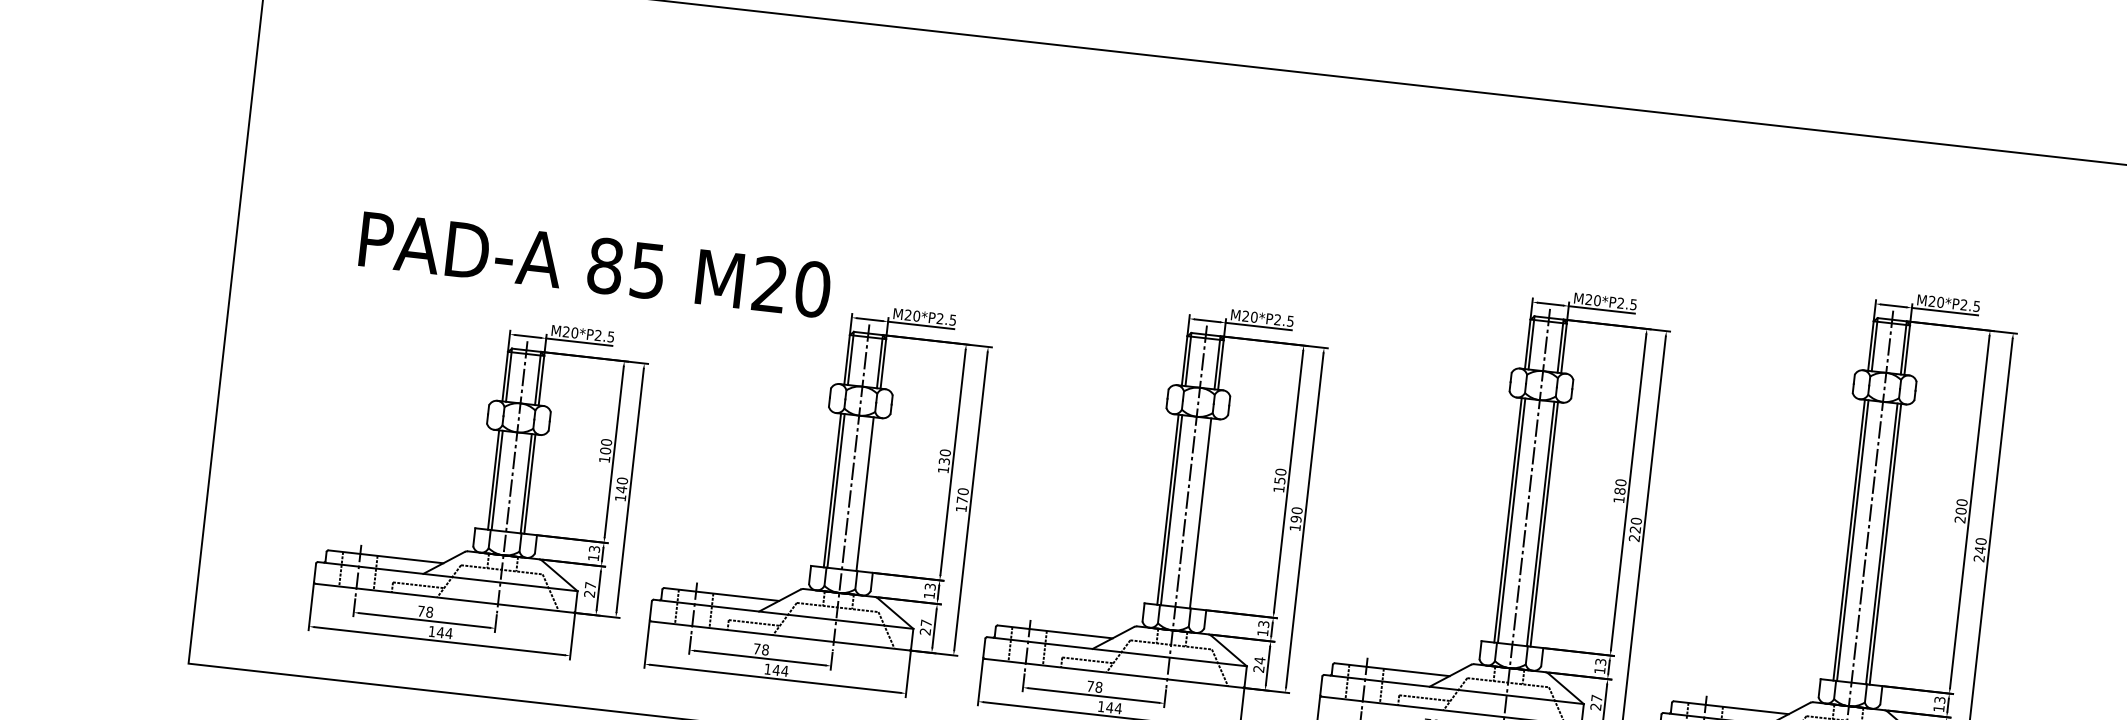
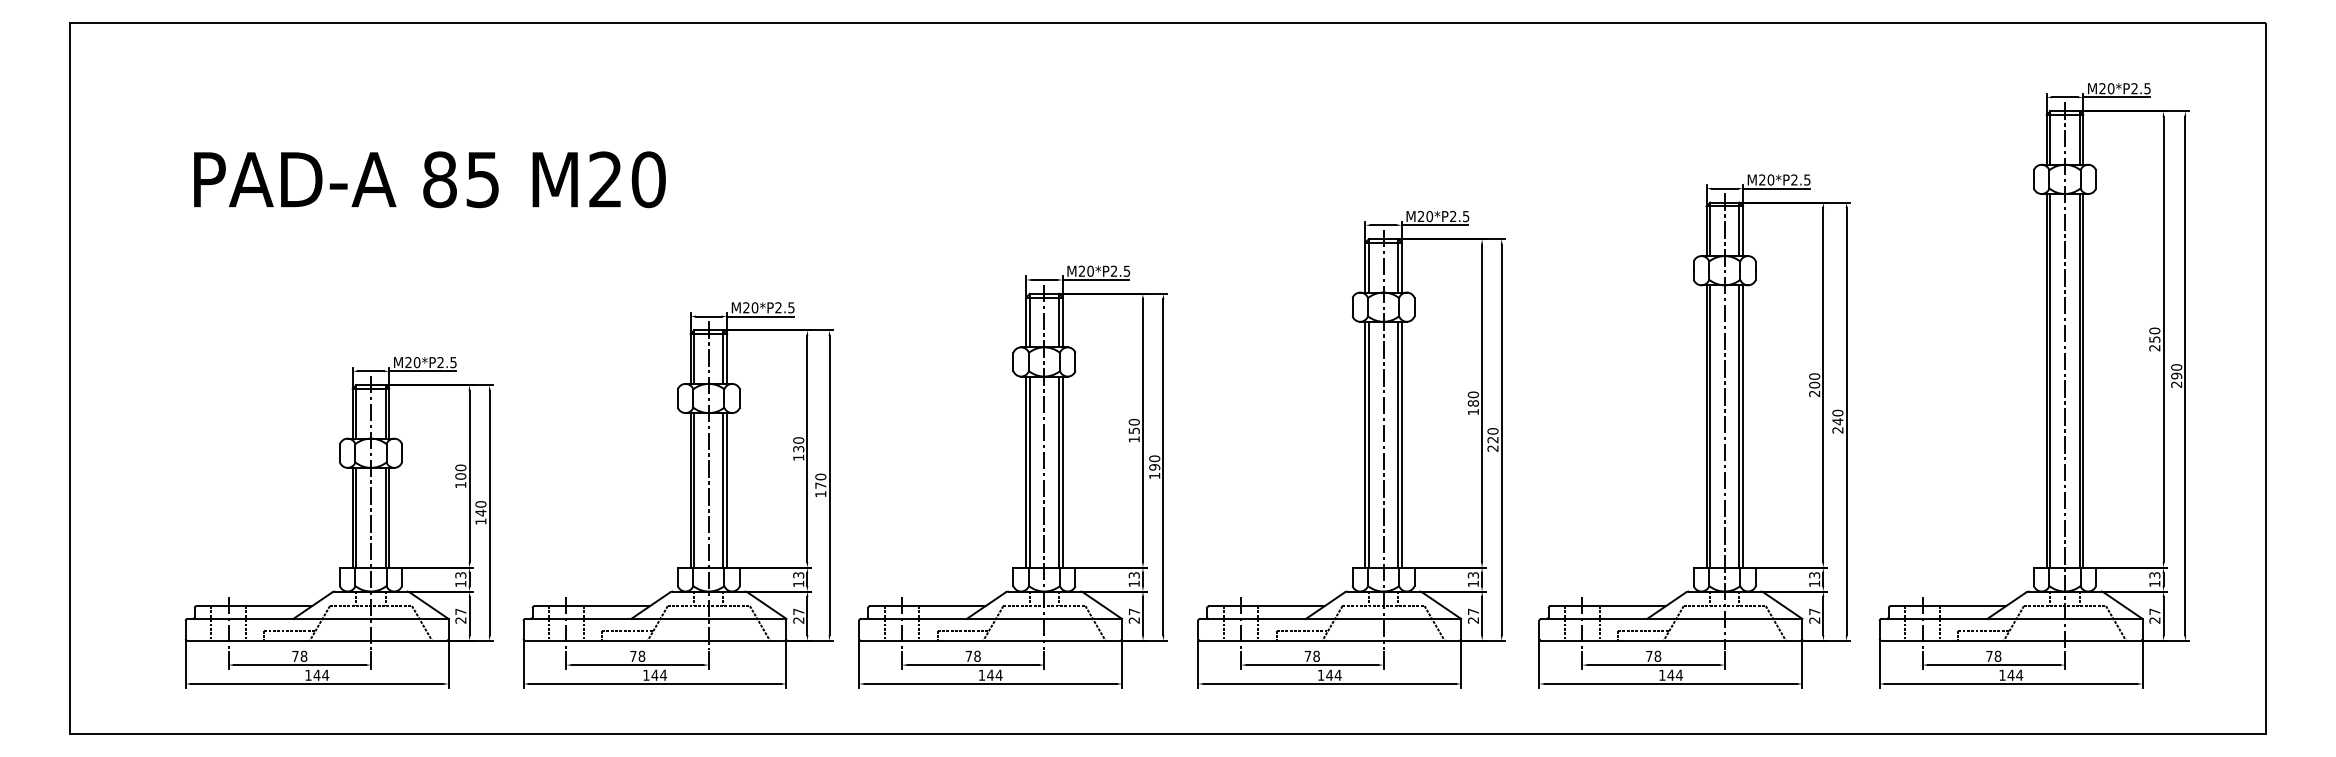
text: (594, 264) -> (429, 179), moved
line: (869, 494) -> (727, 490), added
line: (1204, 513) -> (1062, 471), added
text: (1260, 660) -> (1134, 611), 24 -> 27

